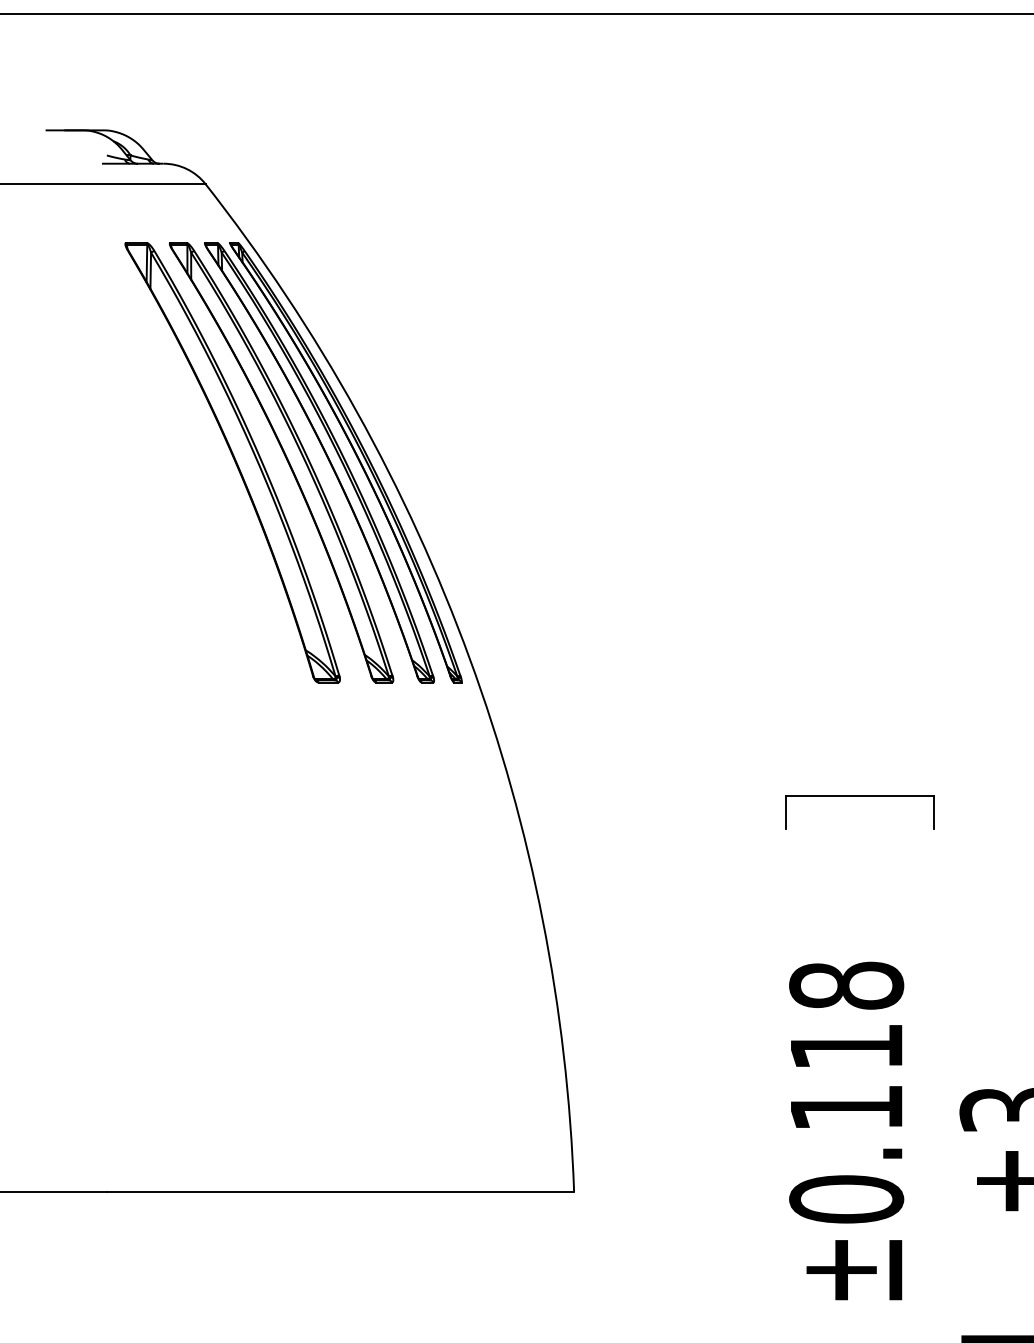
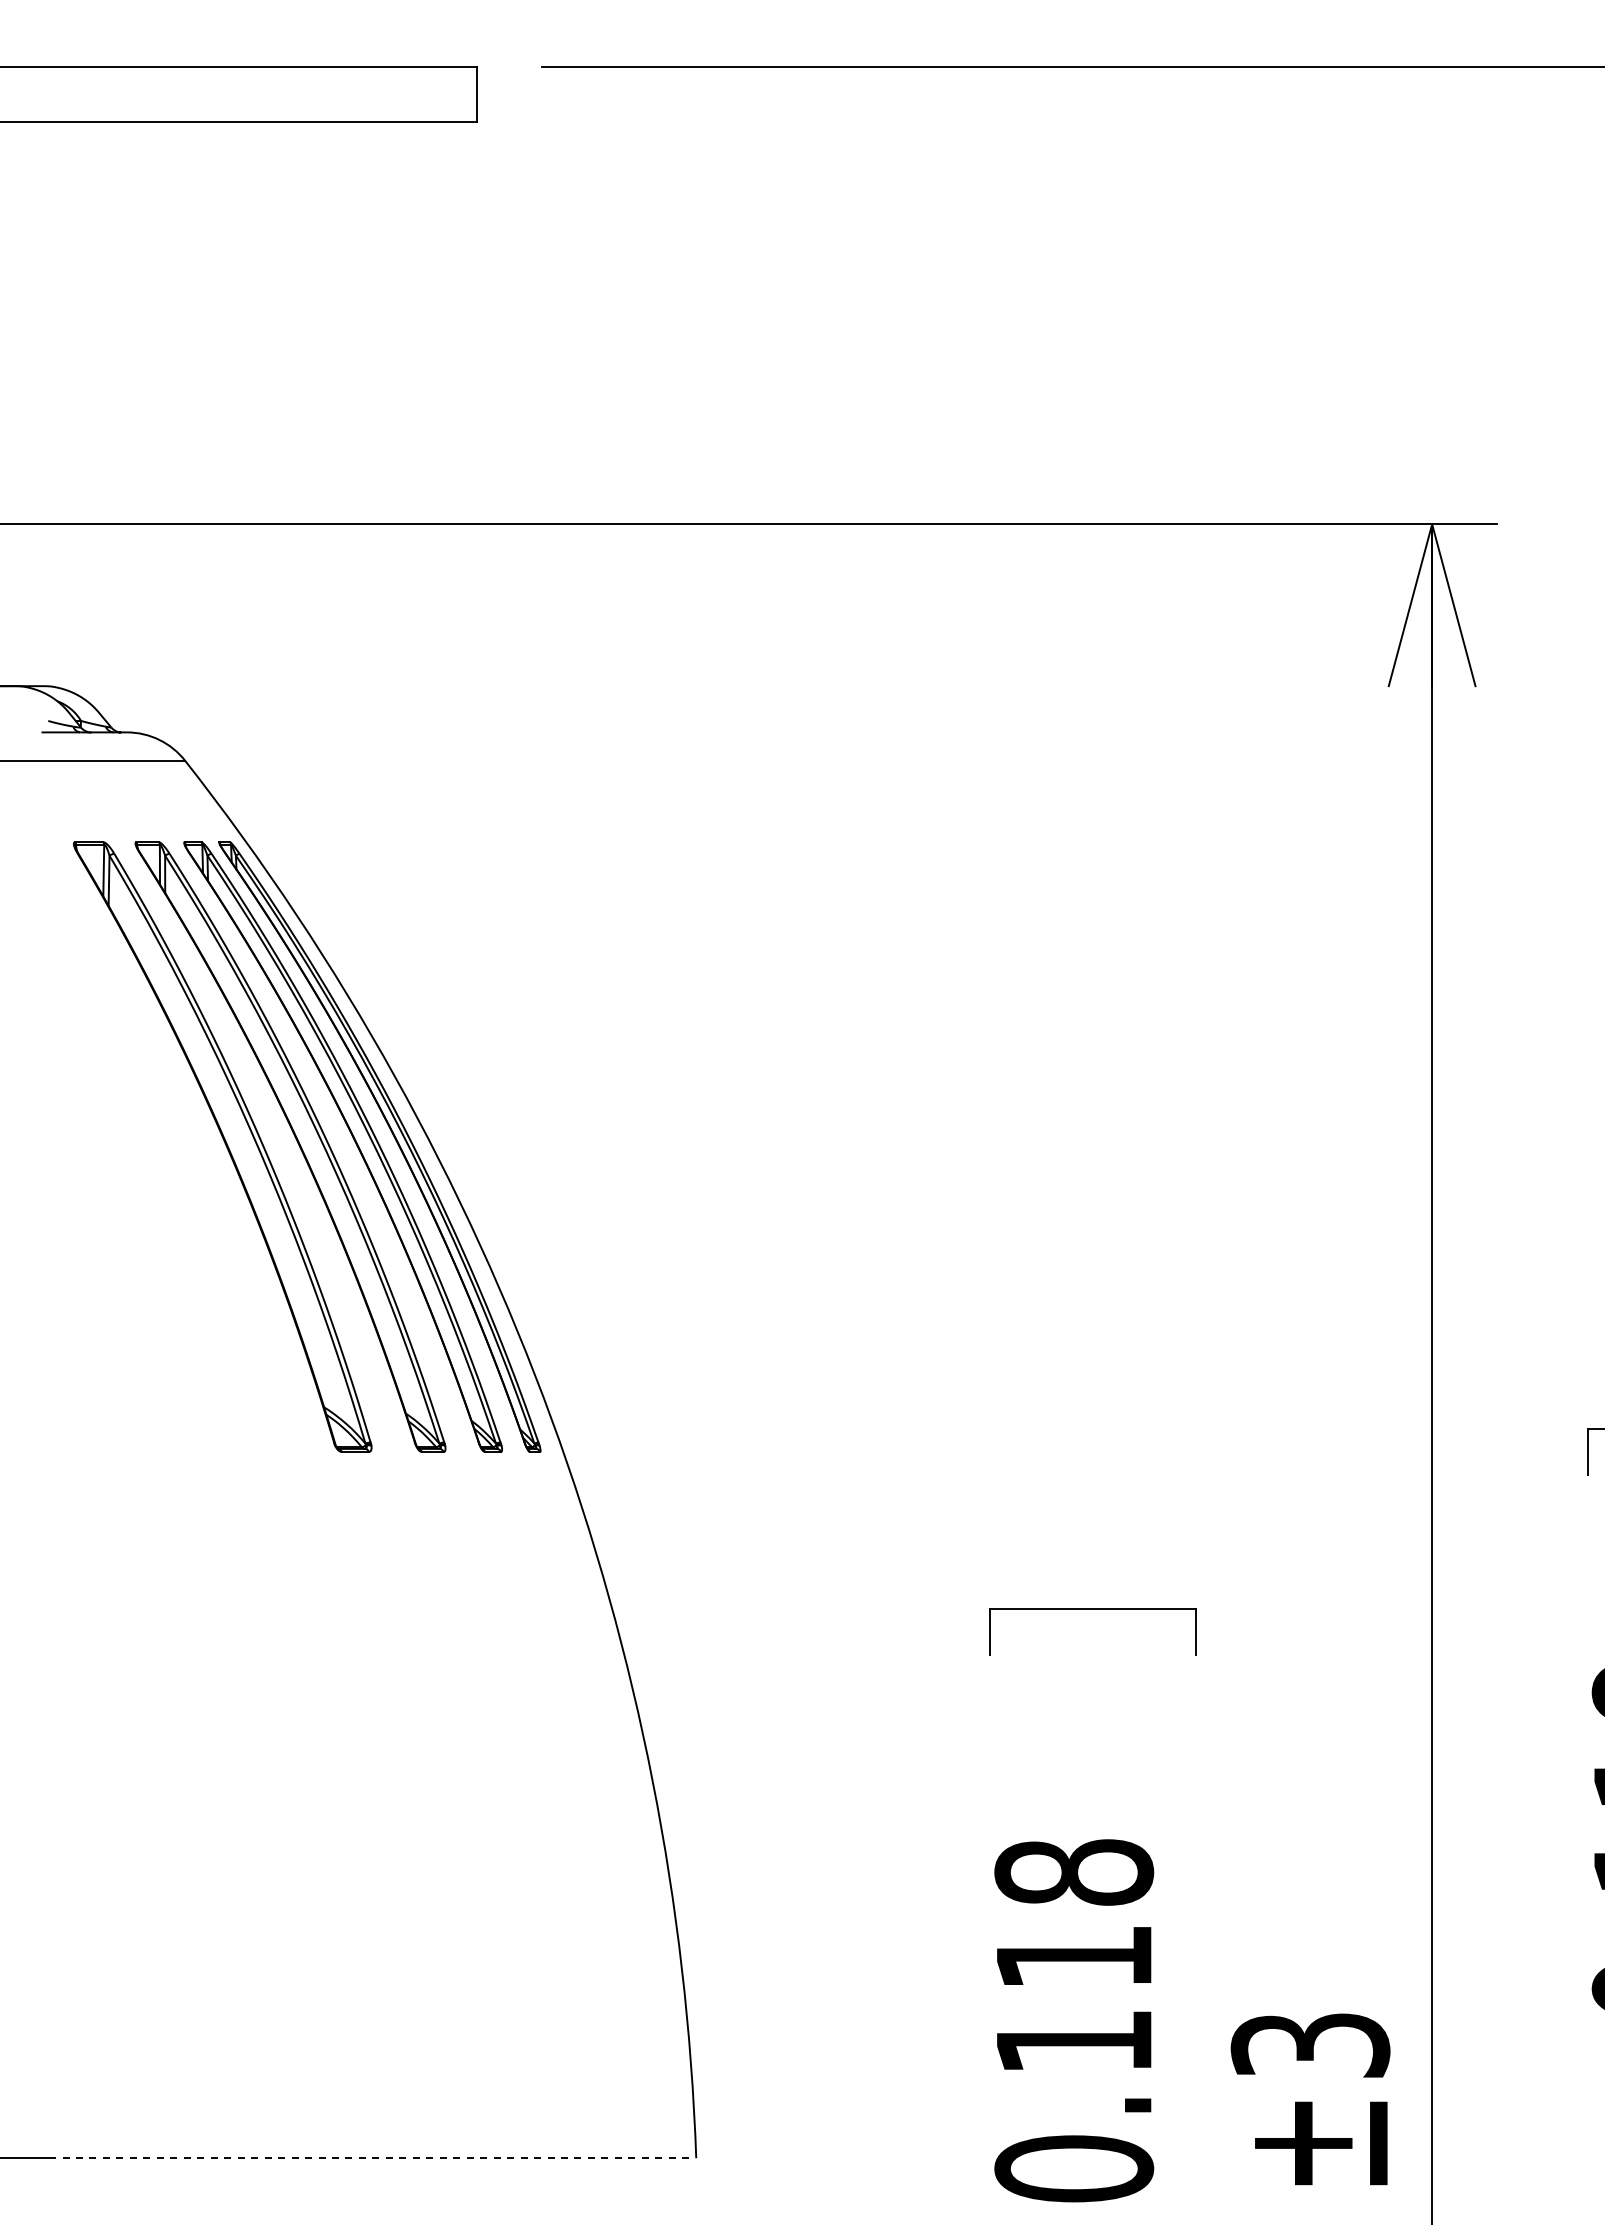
line: (340, 1191) -> (372, 2158), solid -> dashed

